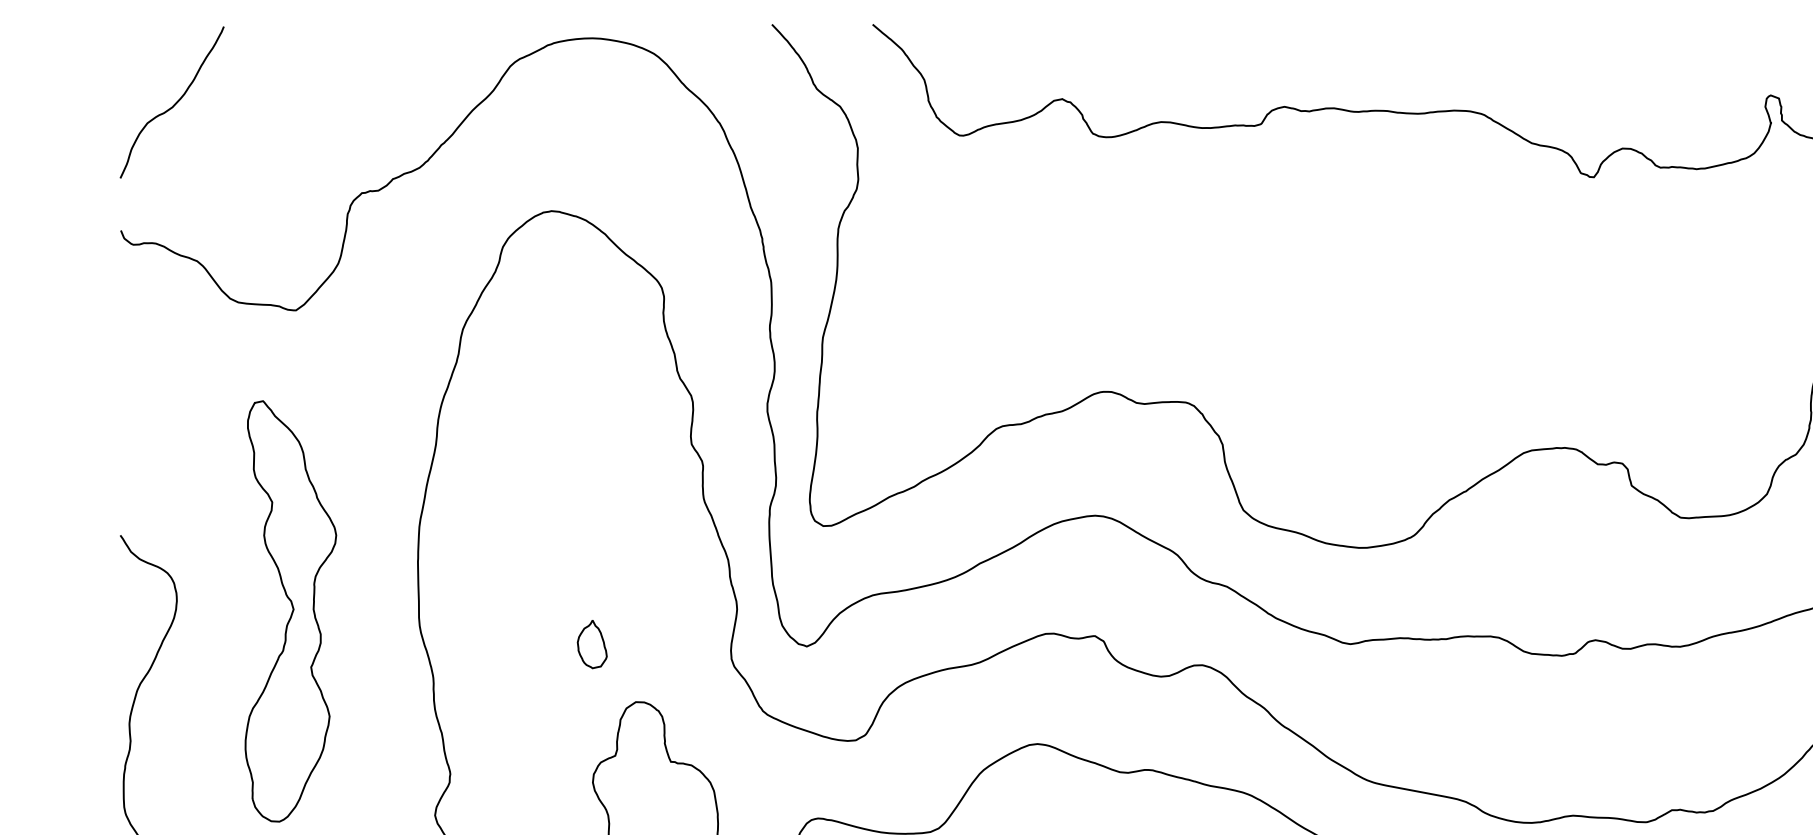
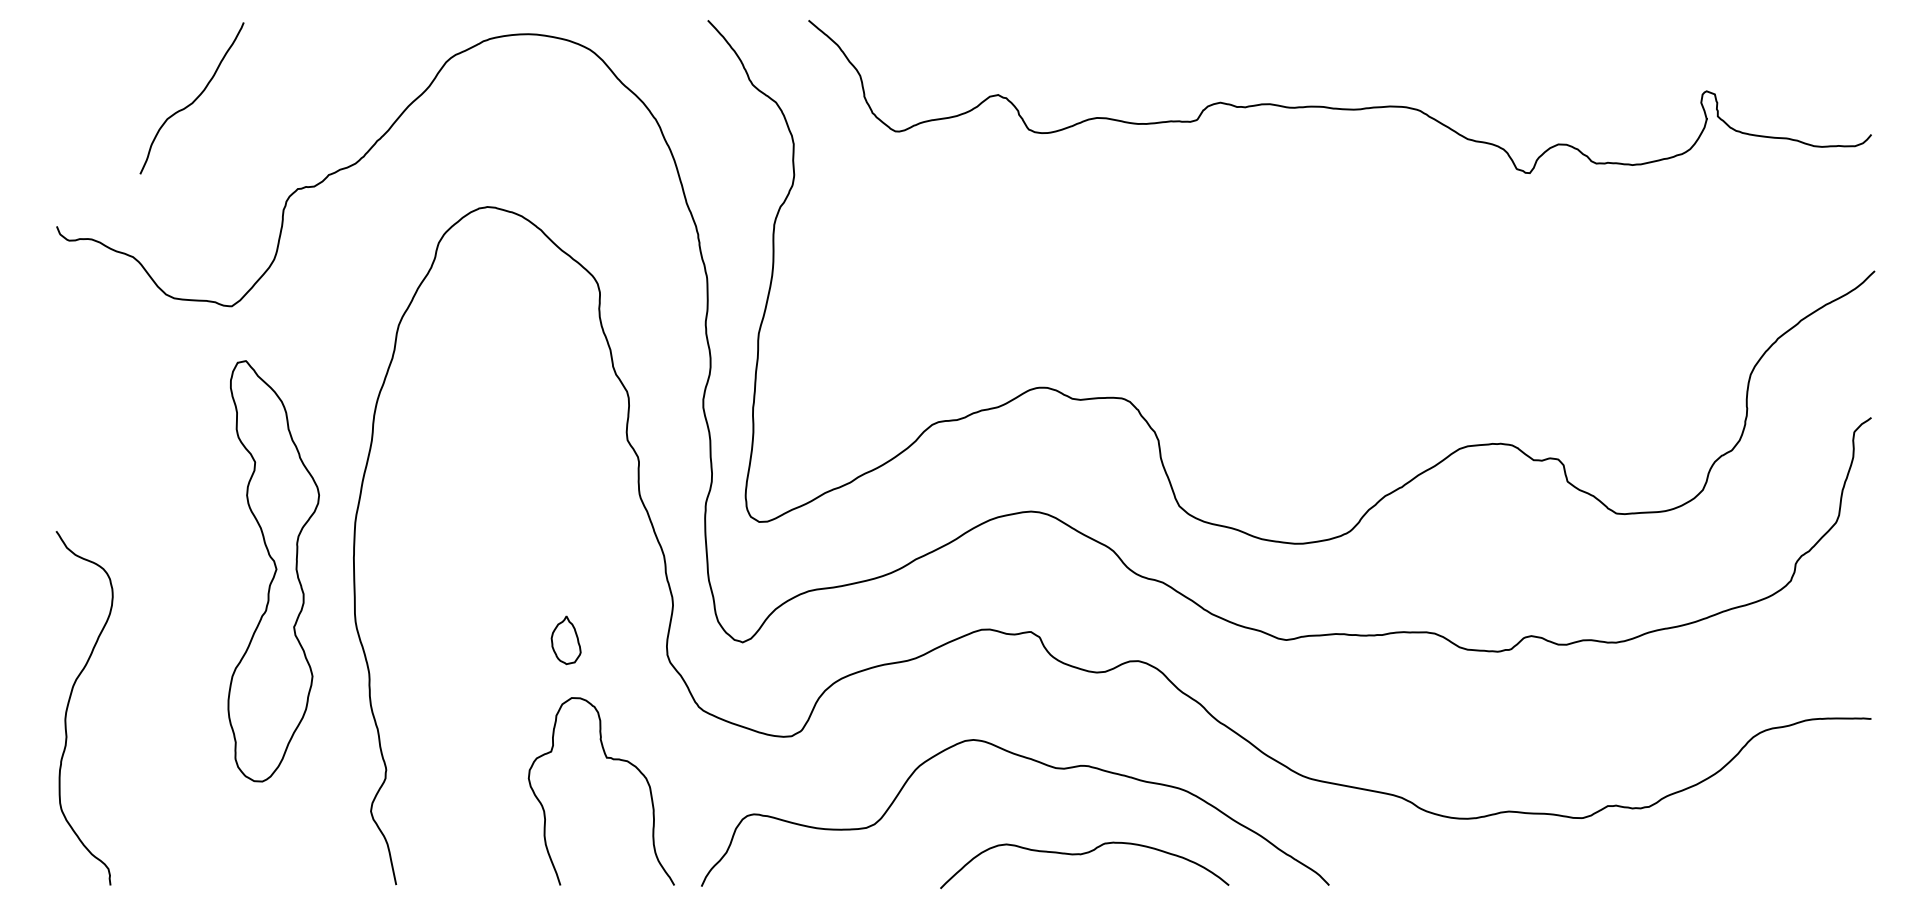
curve: (173, 104) -> (193, 100), moved
part: (290, 611) -> (273, 571), moved
part: (591, 644) -> (565, 640), moved

